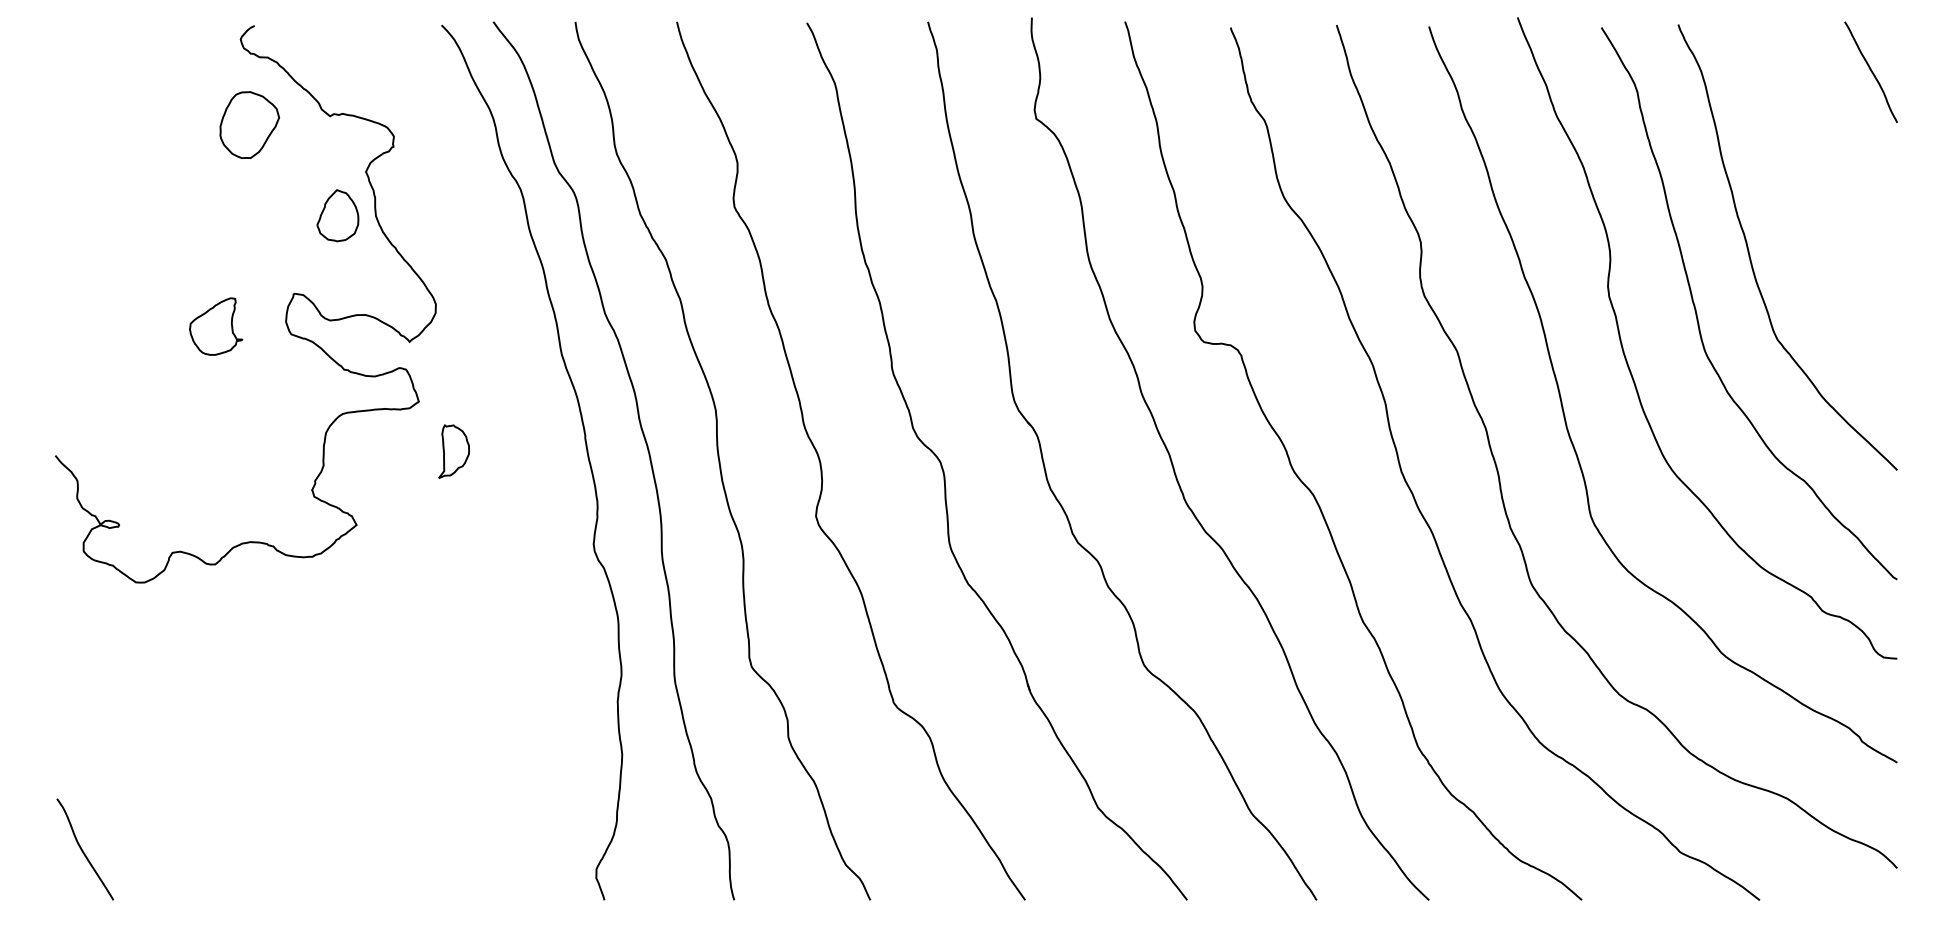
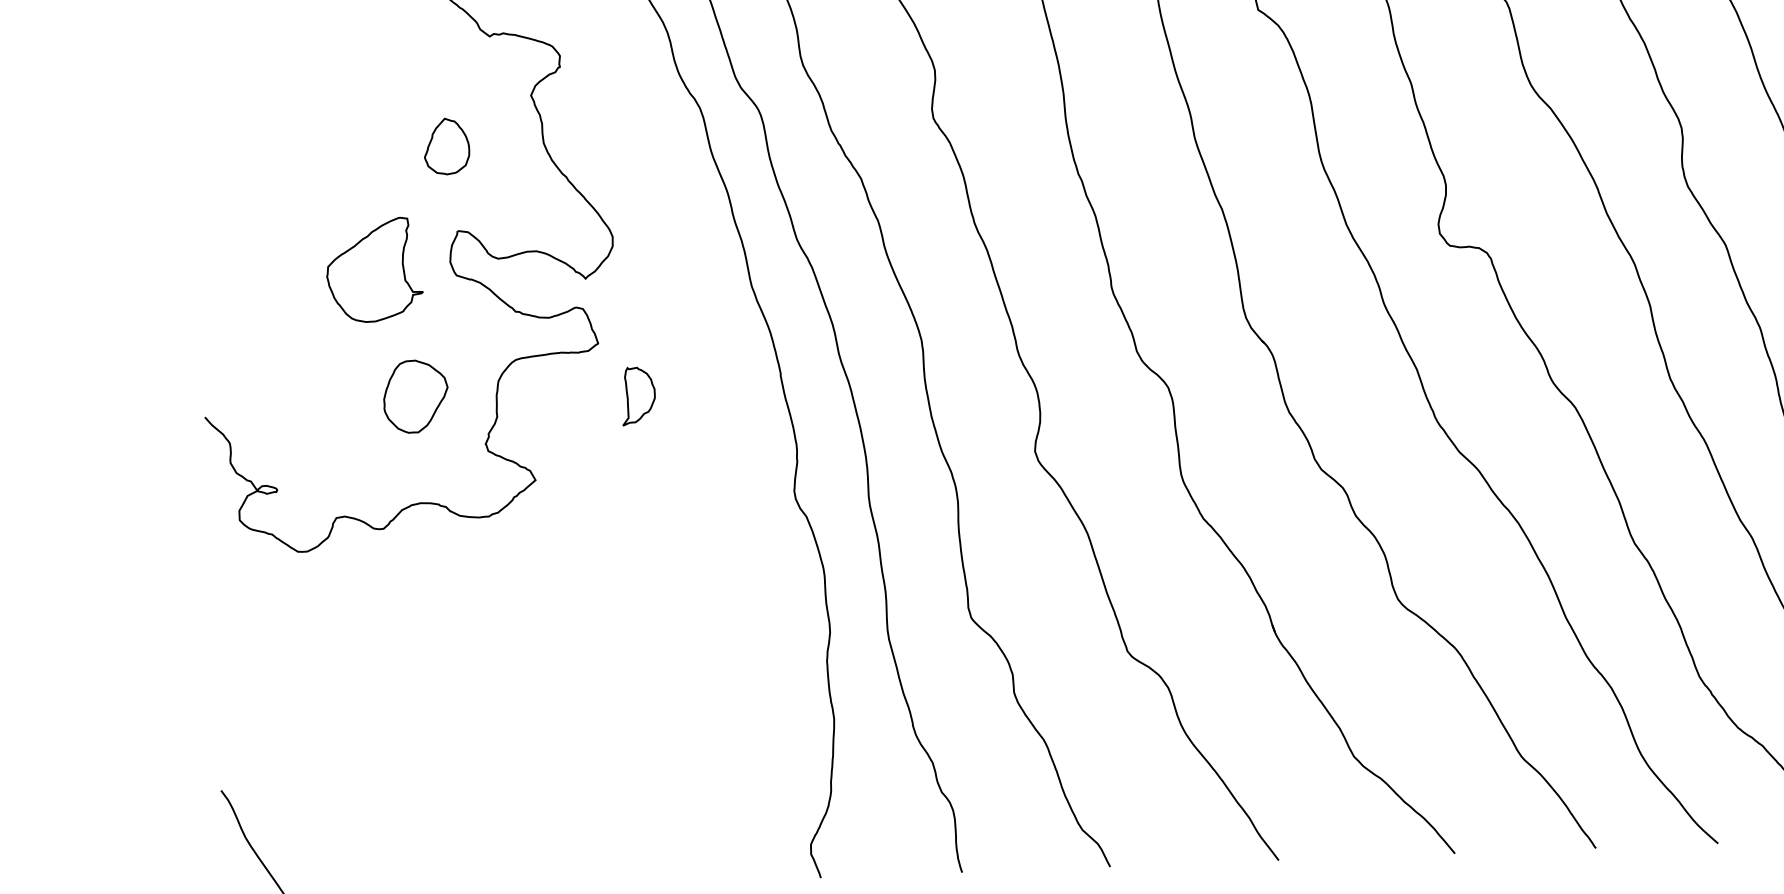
part: (249, 124) -> (415, 395), moved
part: (337, 215) -> (446, 146), moved
part: (215, 326) -> (373, 270), size x1.67

